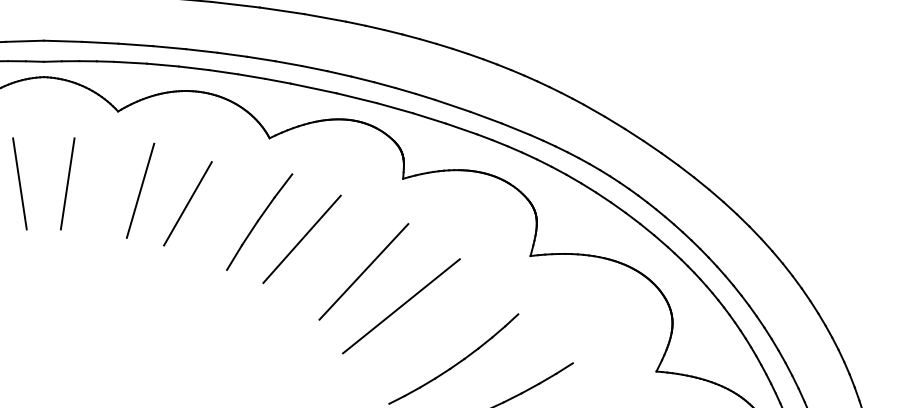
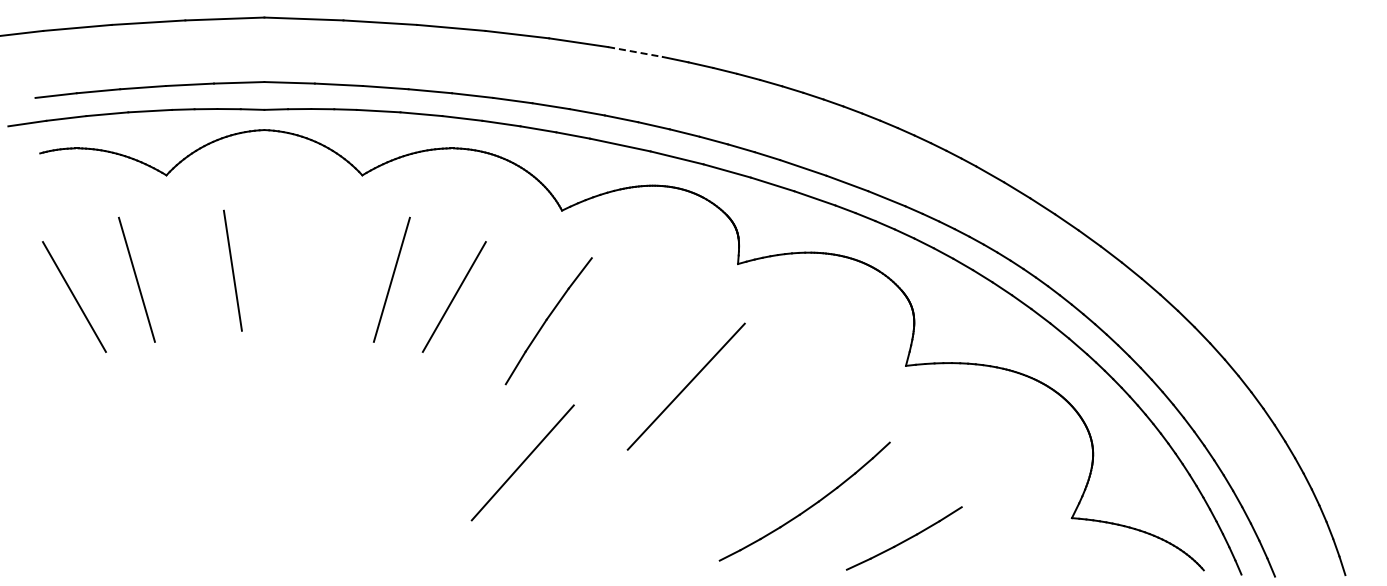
line: (325, 18) -> (635, 52), solid -> dashed
line: (67, 183) -> (295, 270), removed
line: (301, 239) -> (522, 462), moved
line: (401, 306) -> (735, 432), removed

